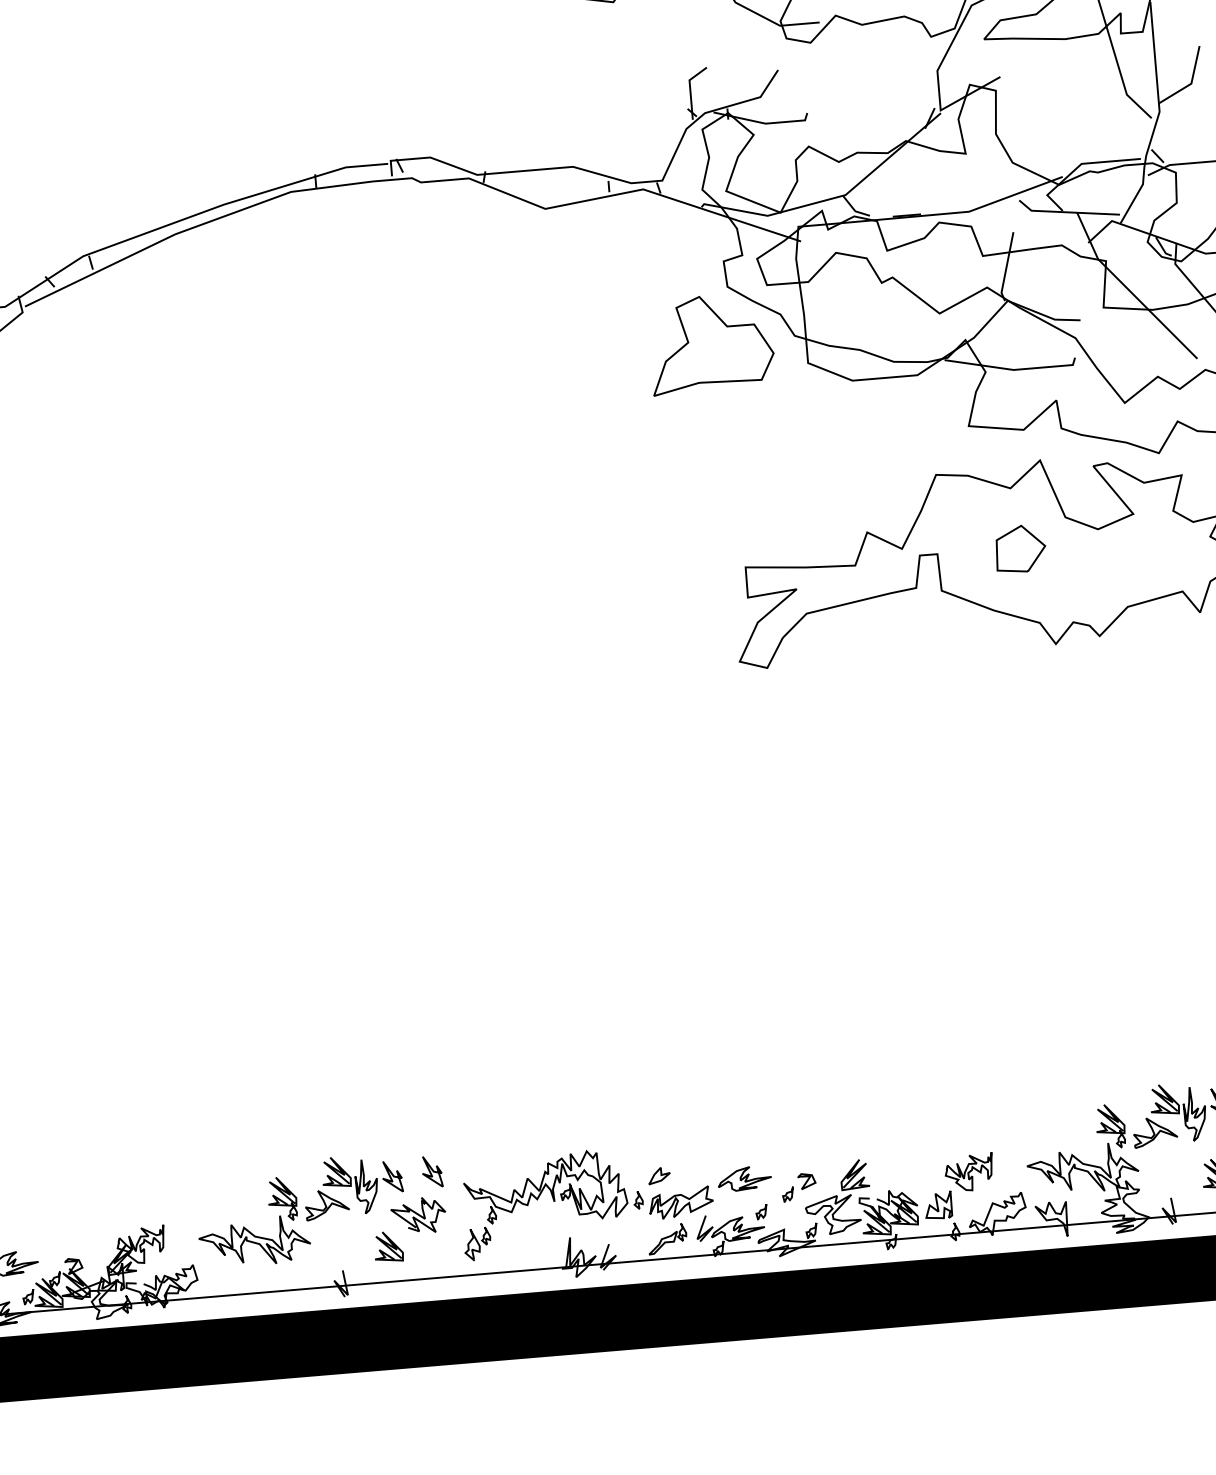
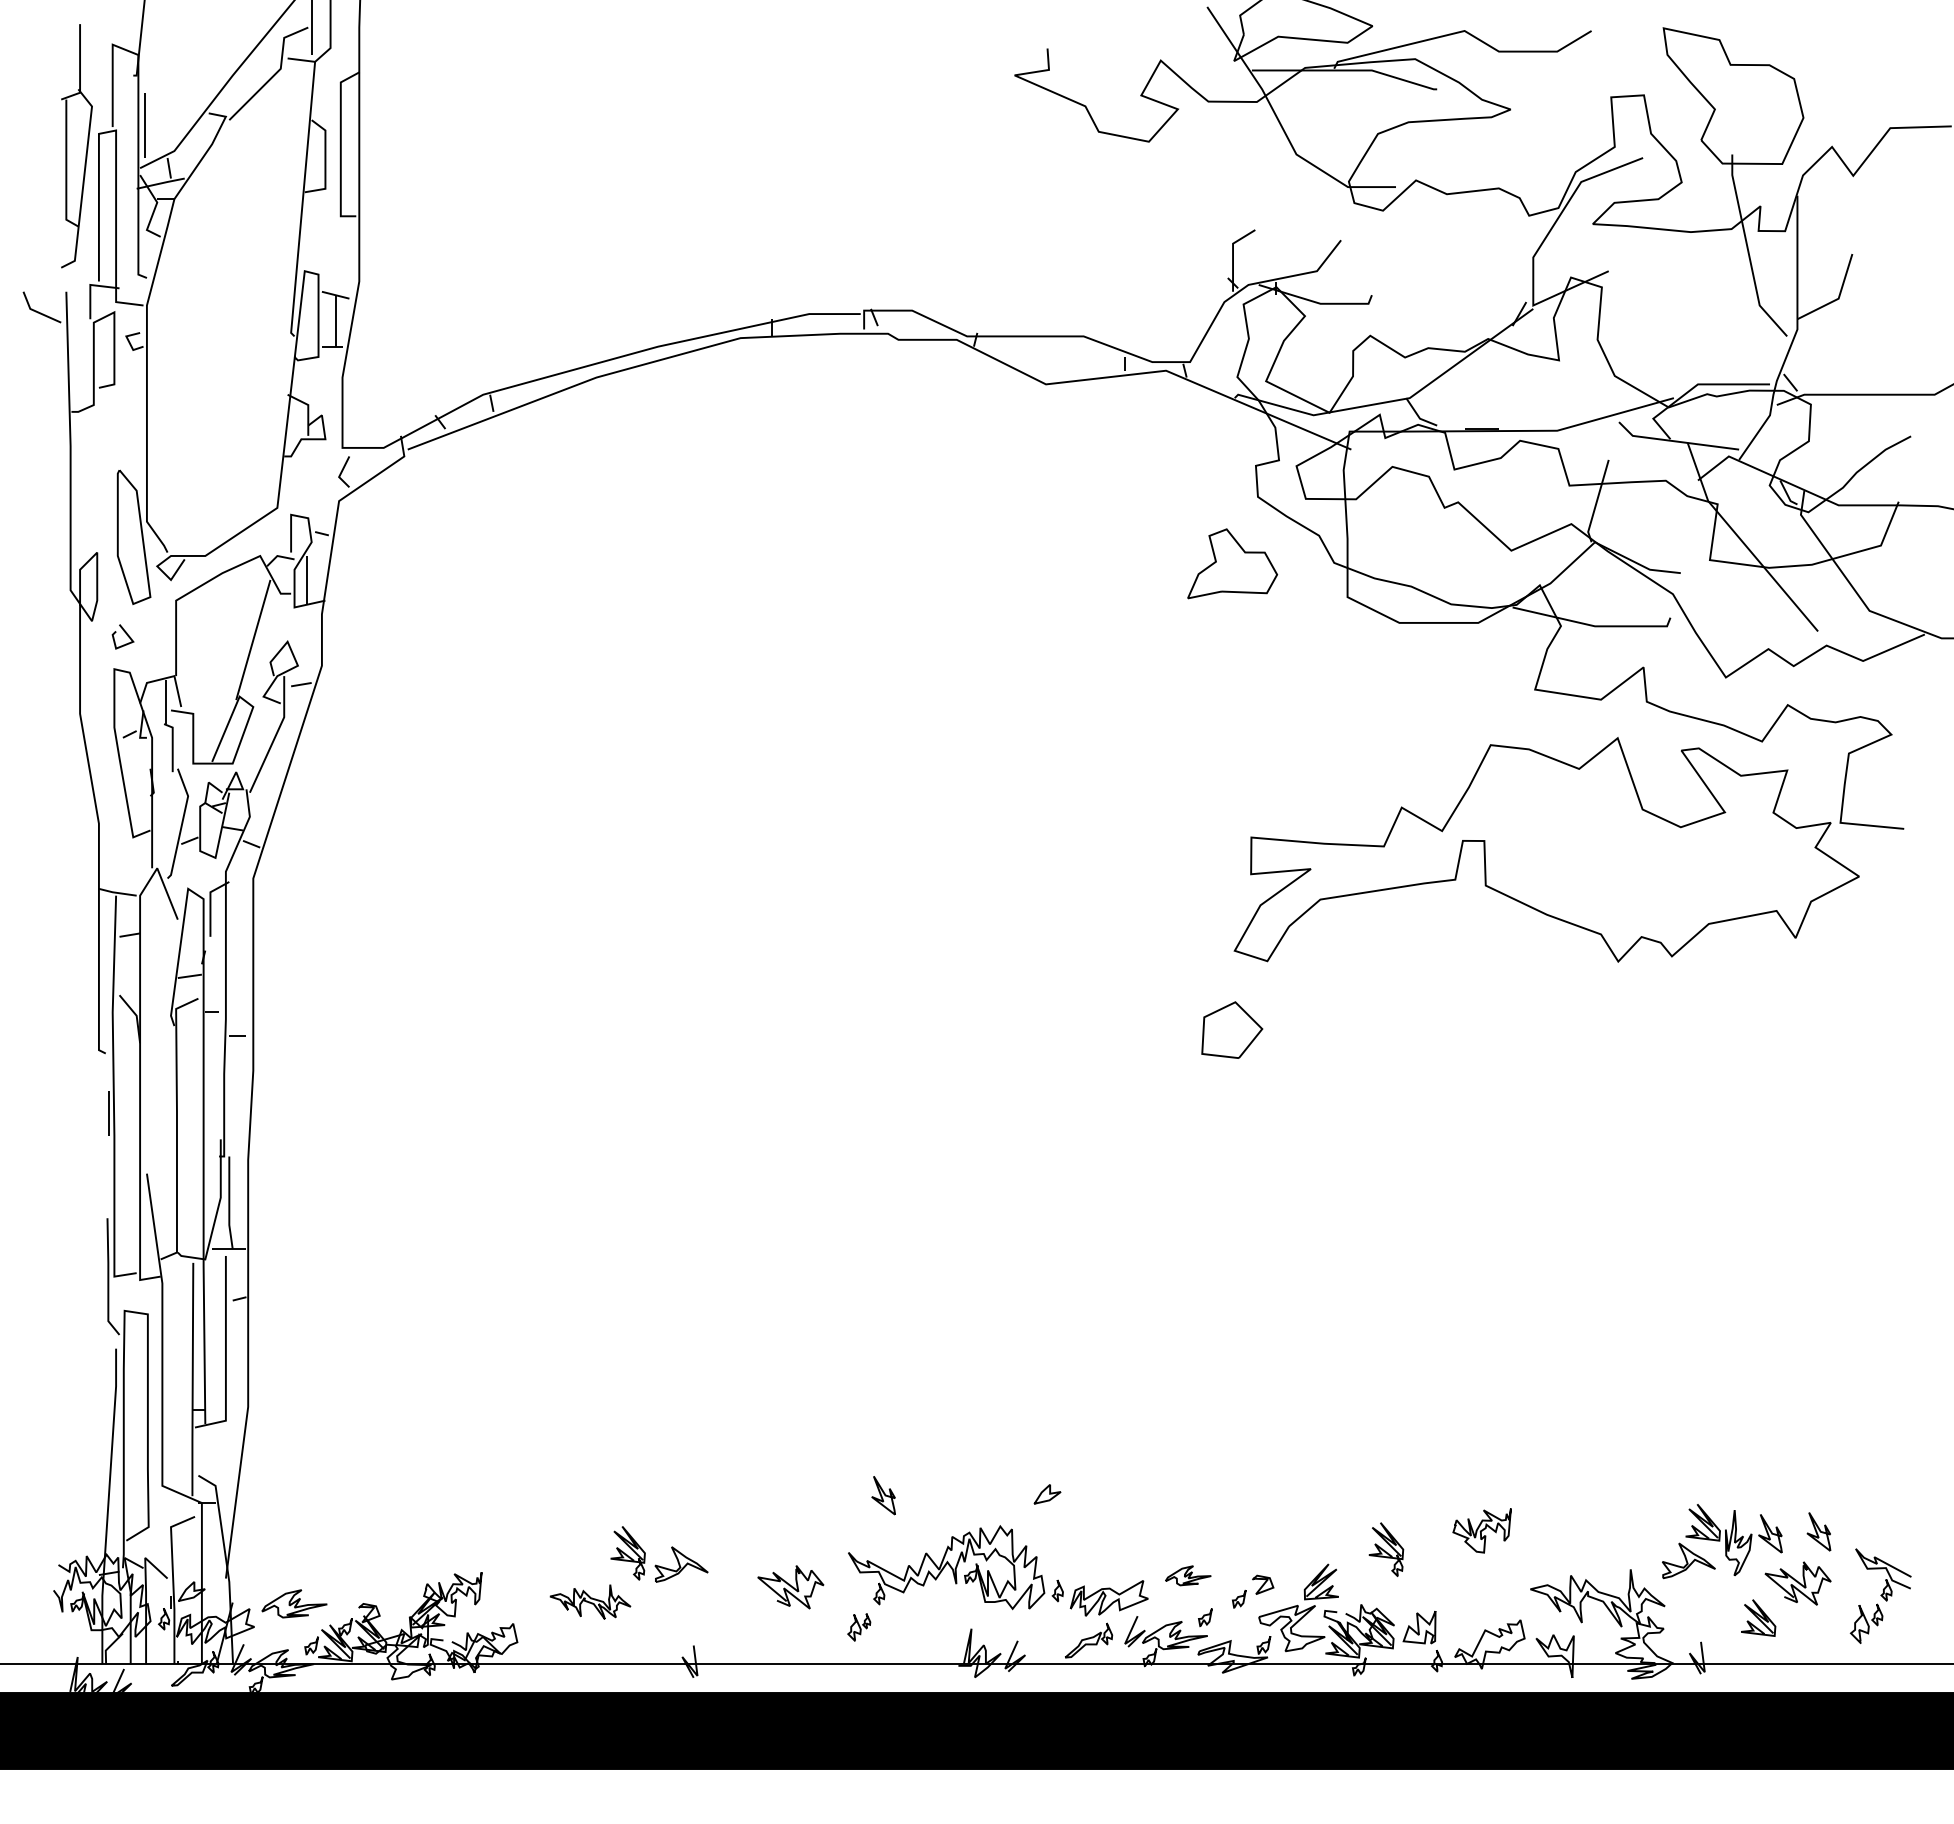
part: (711, 343) -> (1232, 563), size x0.6
part: (1020, 548) -> (1232, 1029), moved
part: (1110, 1126) -> (1386, 1549), moved
part: (432, 1171) -> (883, 1495), moved
part: (968, 1172) -> (1481, 1530), moved
curve: (660, 1175) -> (1049, 1494), moved
part: (744, 1178) -> (1188, 1575), size x0.7
part: (362, 1184) -> (726, 1543), removed
part: (254, 1241) -> (590, 1601), size x0.6
part: (477, 1244) -> (858, 1627), size x0.7
curve: (387, 1246) -> (750, 1621), removed

